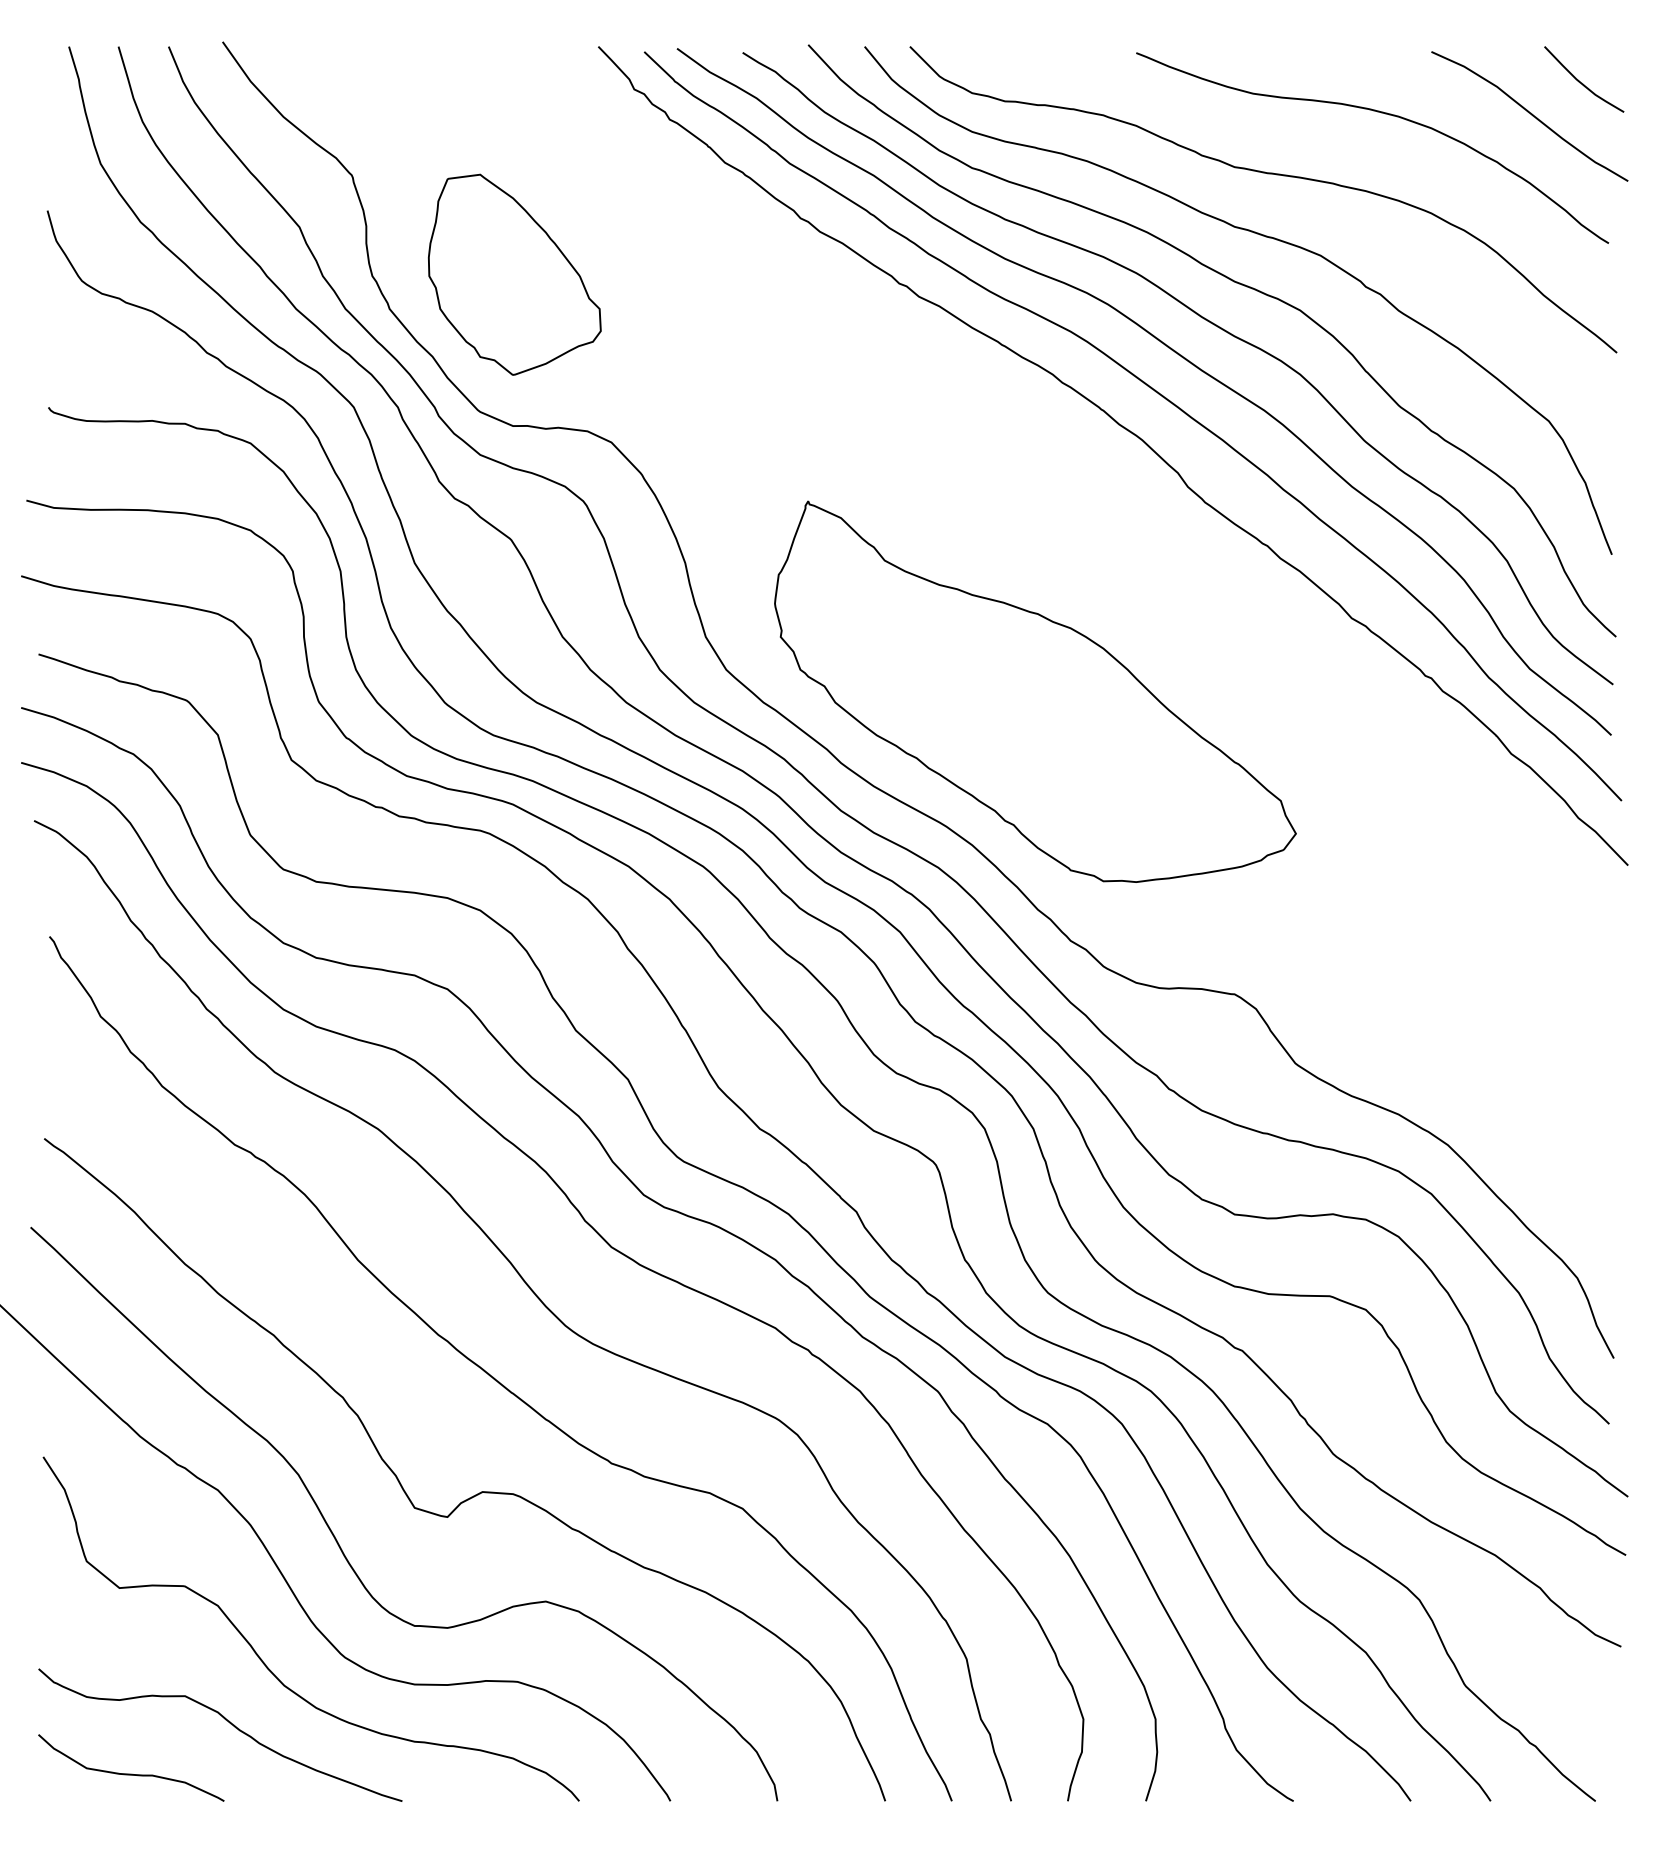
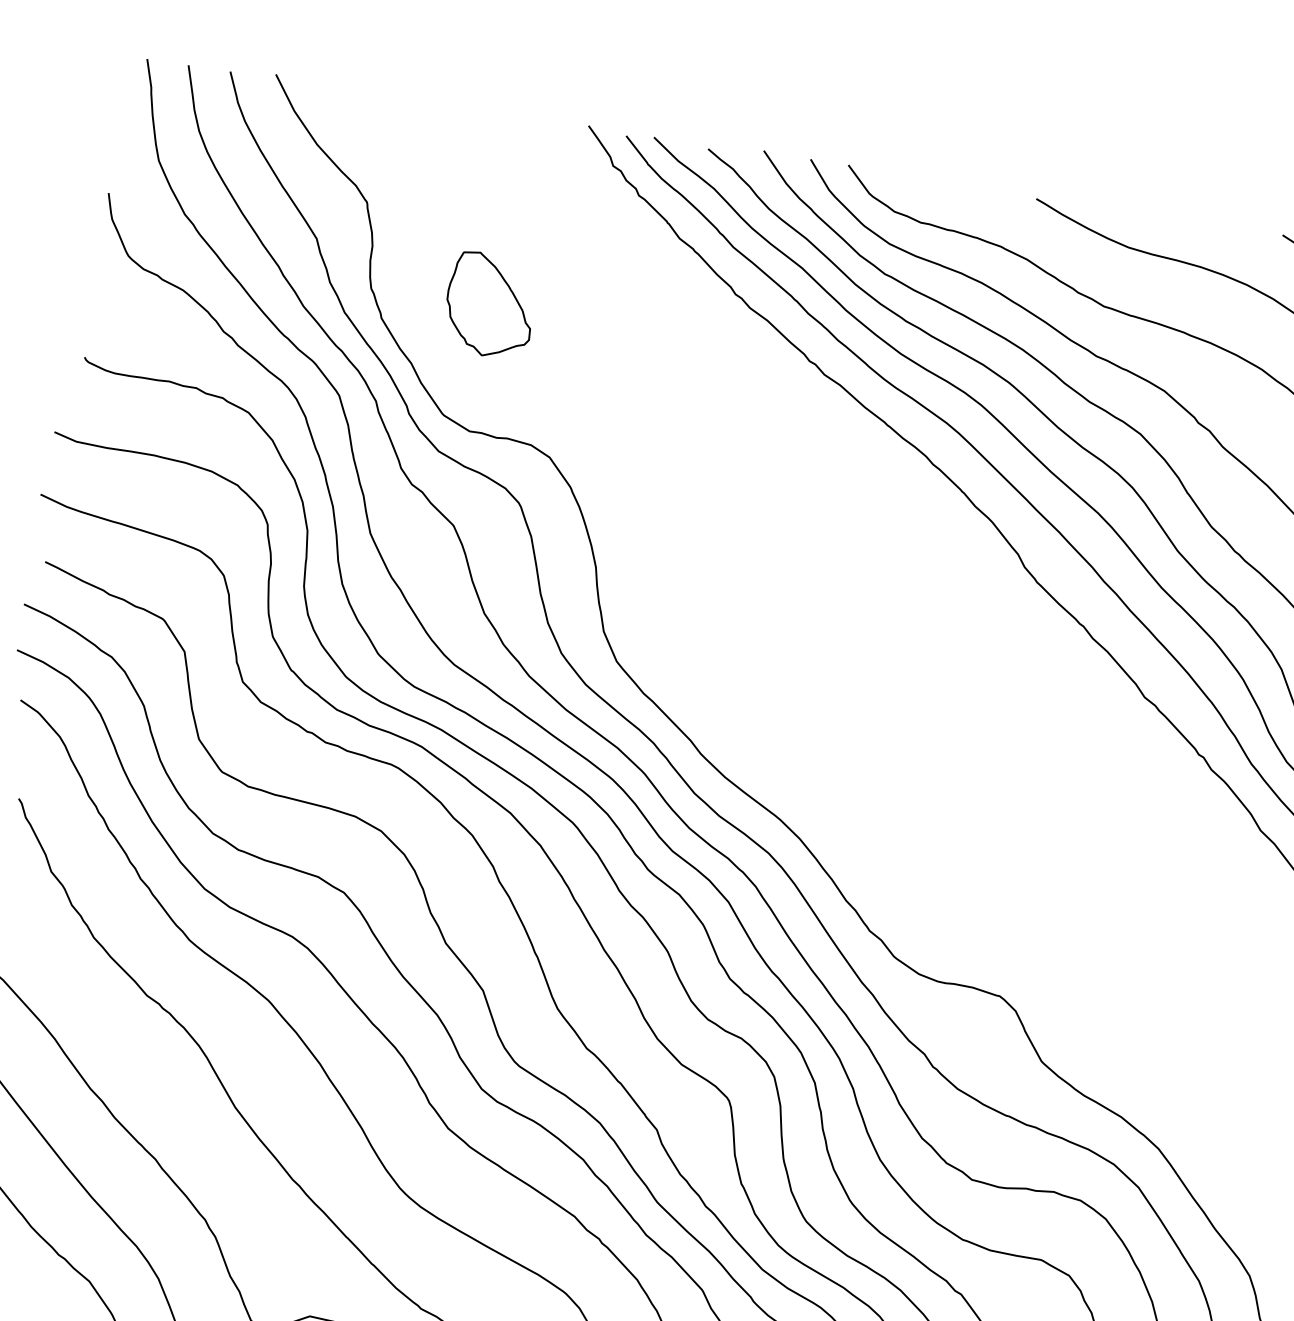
part: (514, 274) -> (489, 305), size x0.6
part: (1035, 691) -> (871, 718), removed

